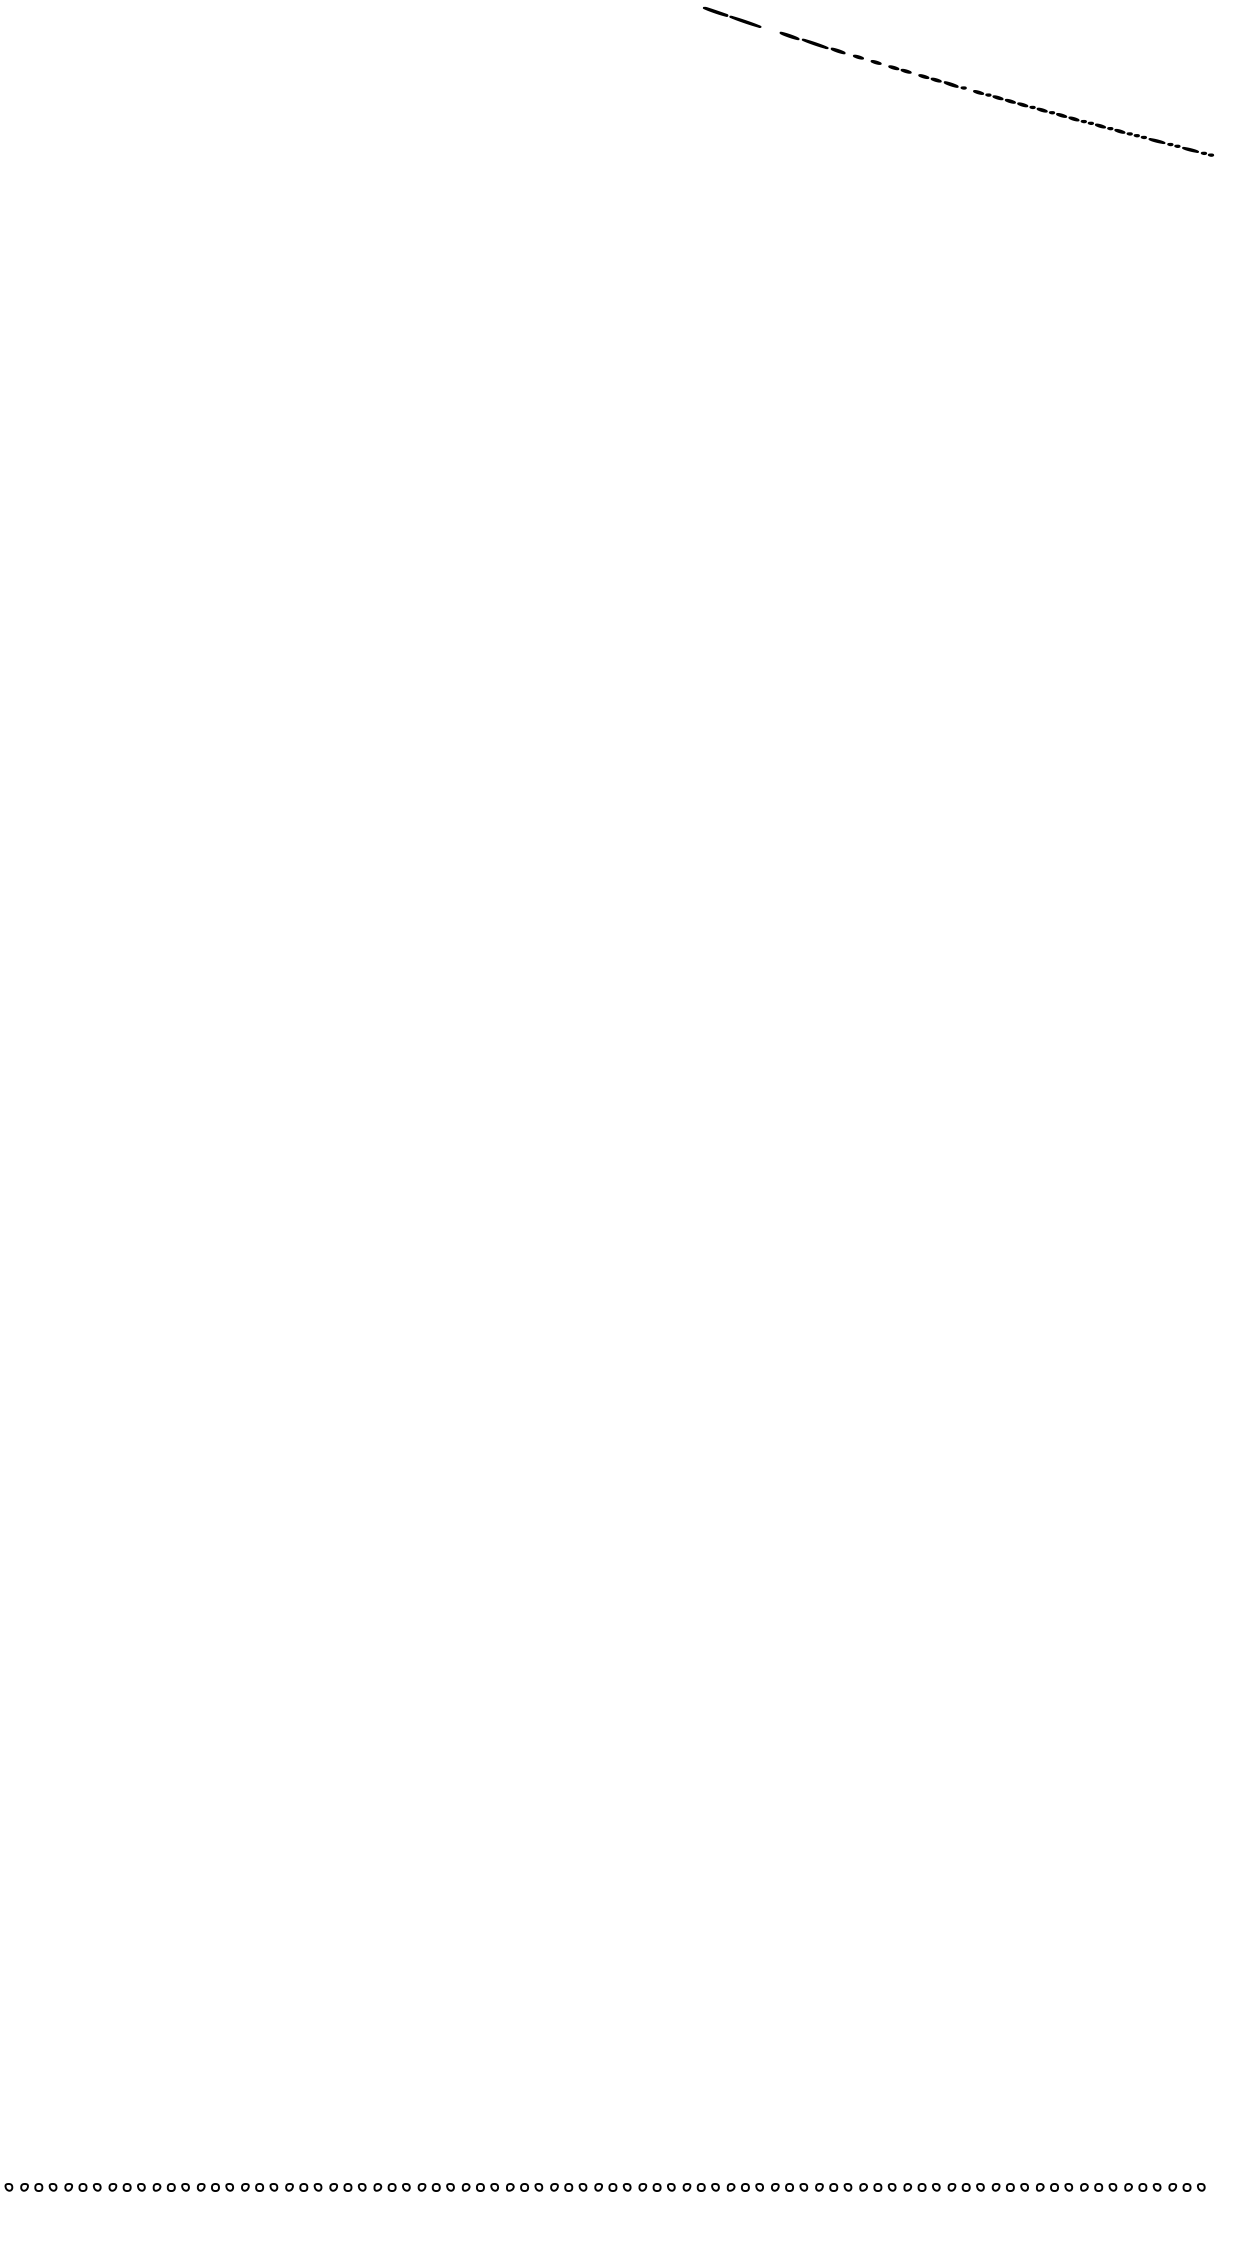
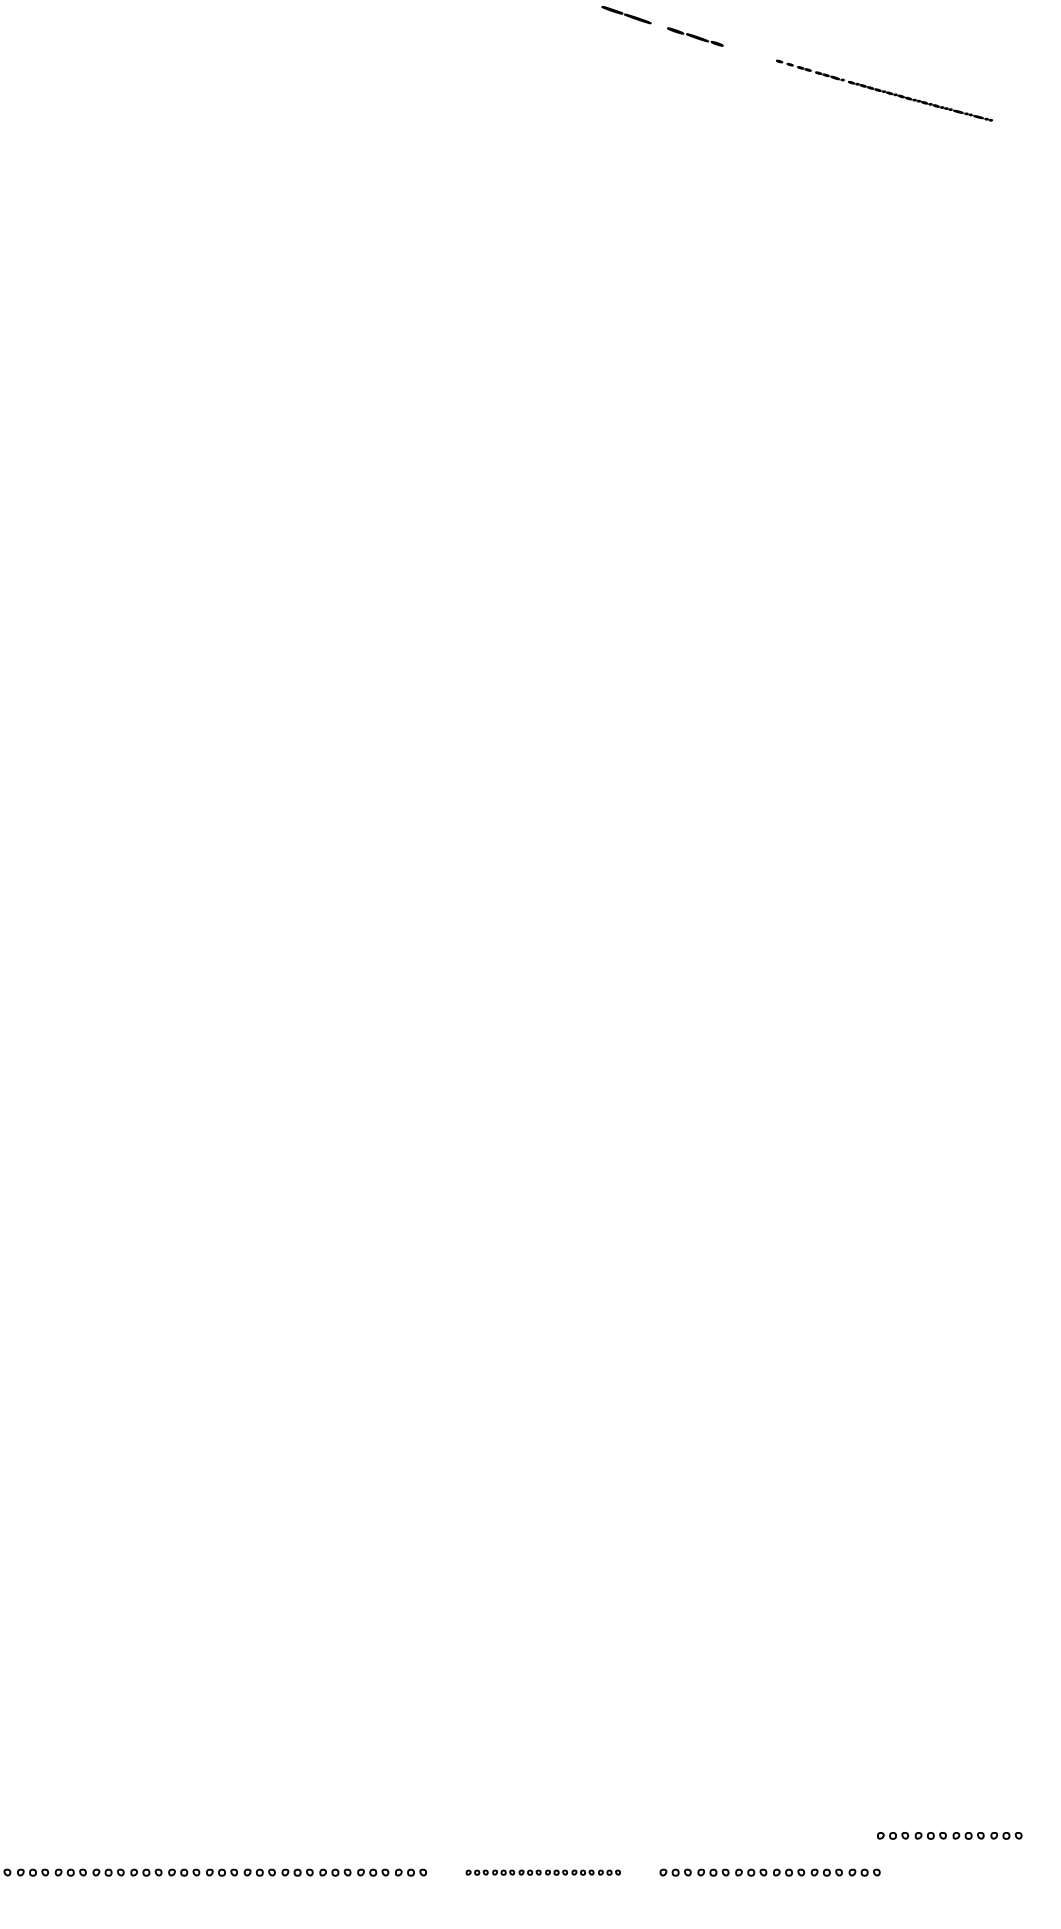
part: (1033, 105) -> (884, 90), size x0.7
part: (634, 2187) -> (542, 1872), size x0.7
part: (1120, 2187) -> (949, 1835), moved

